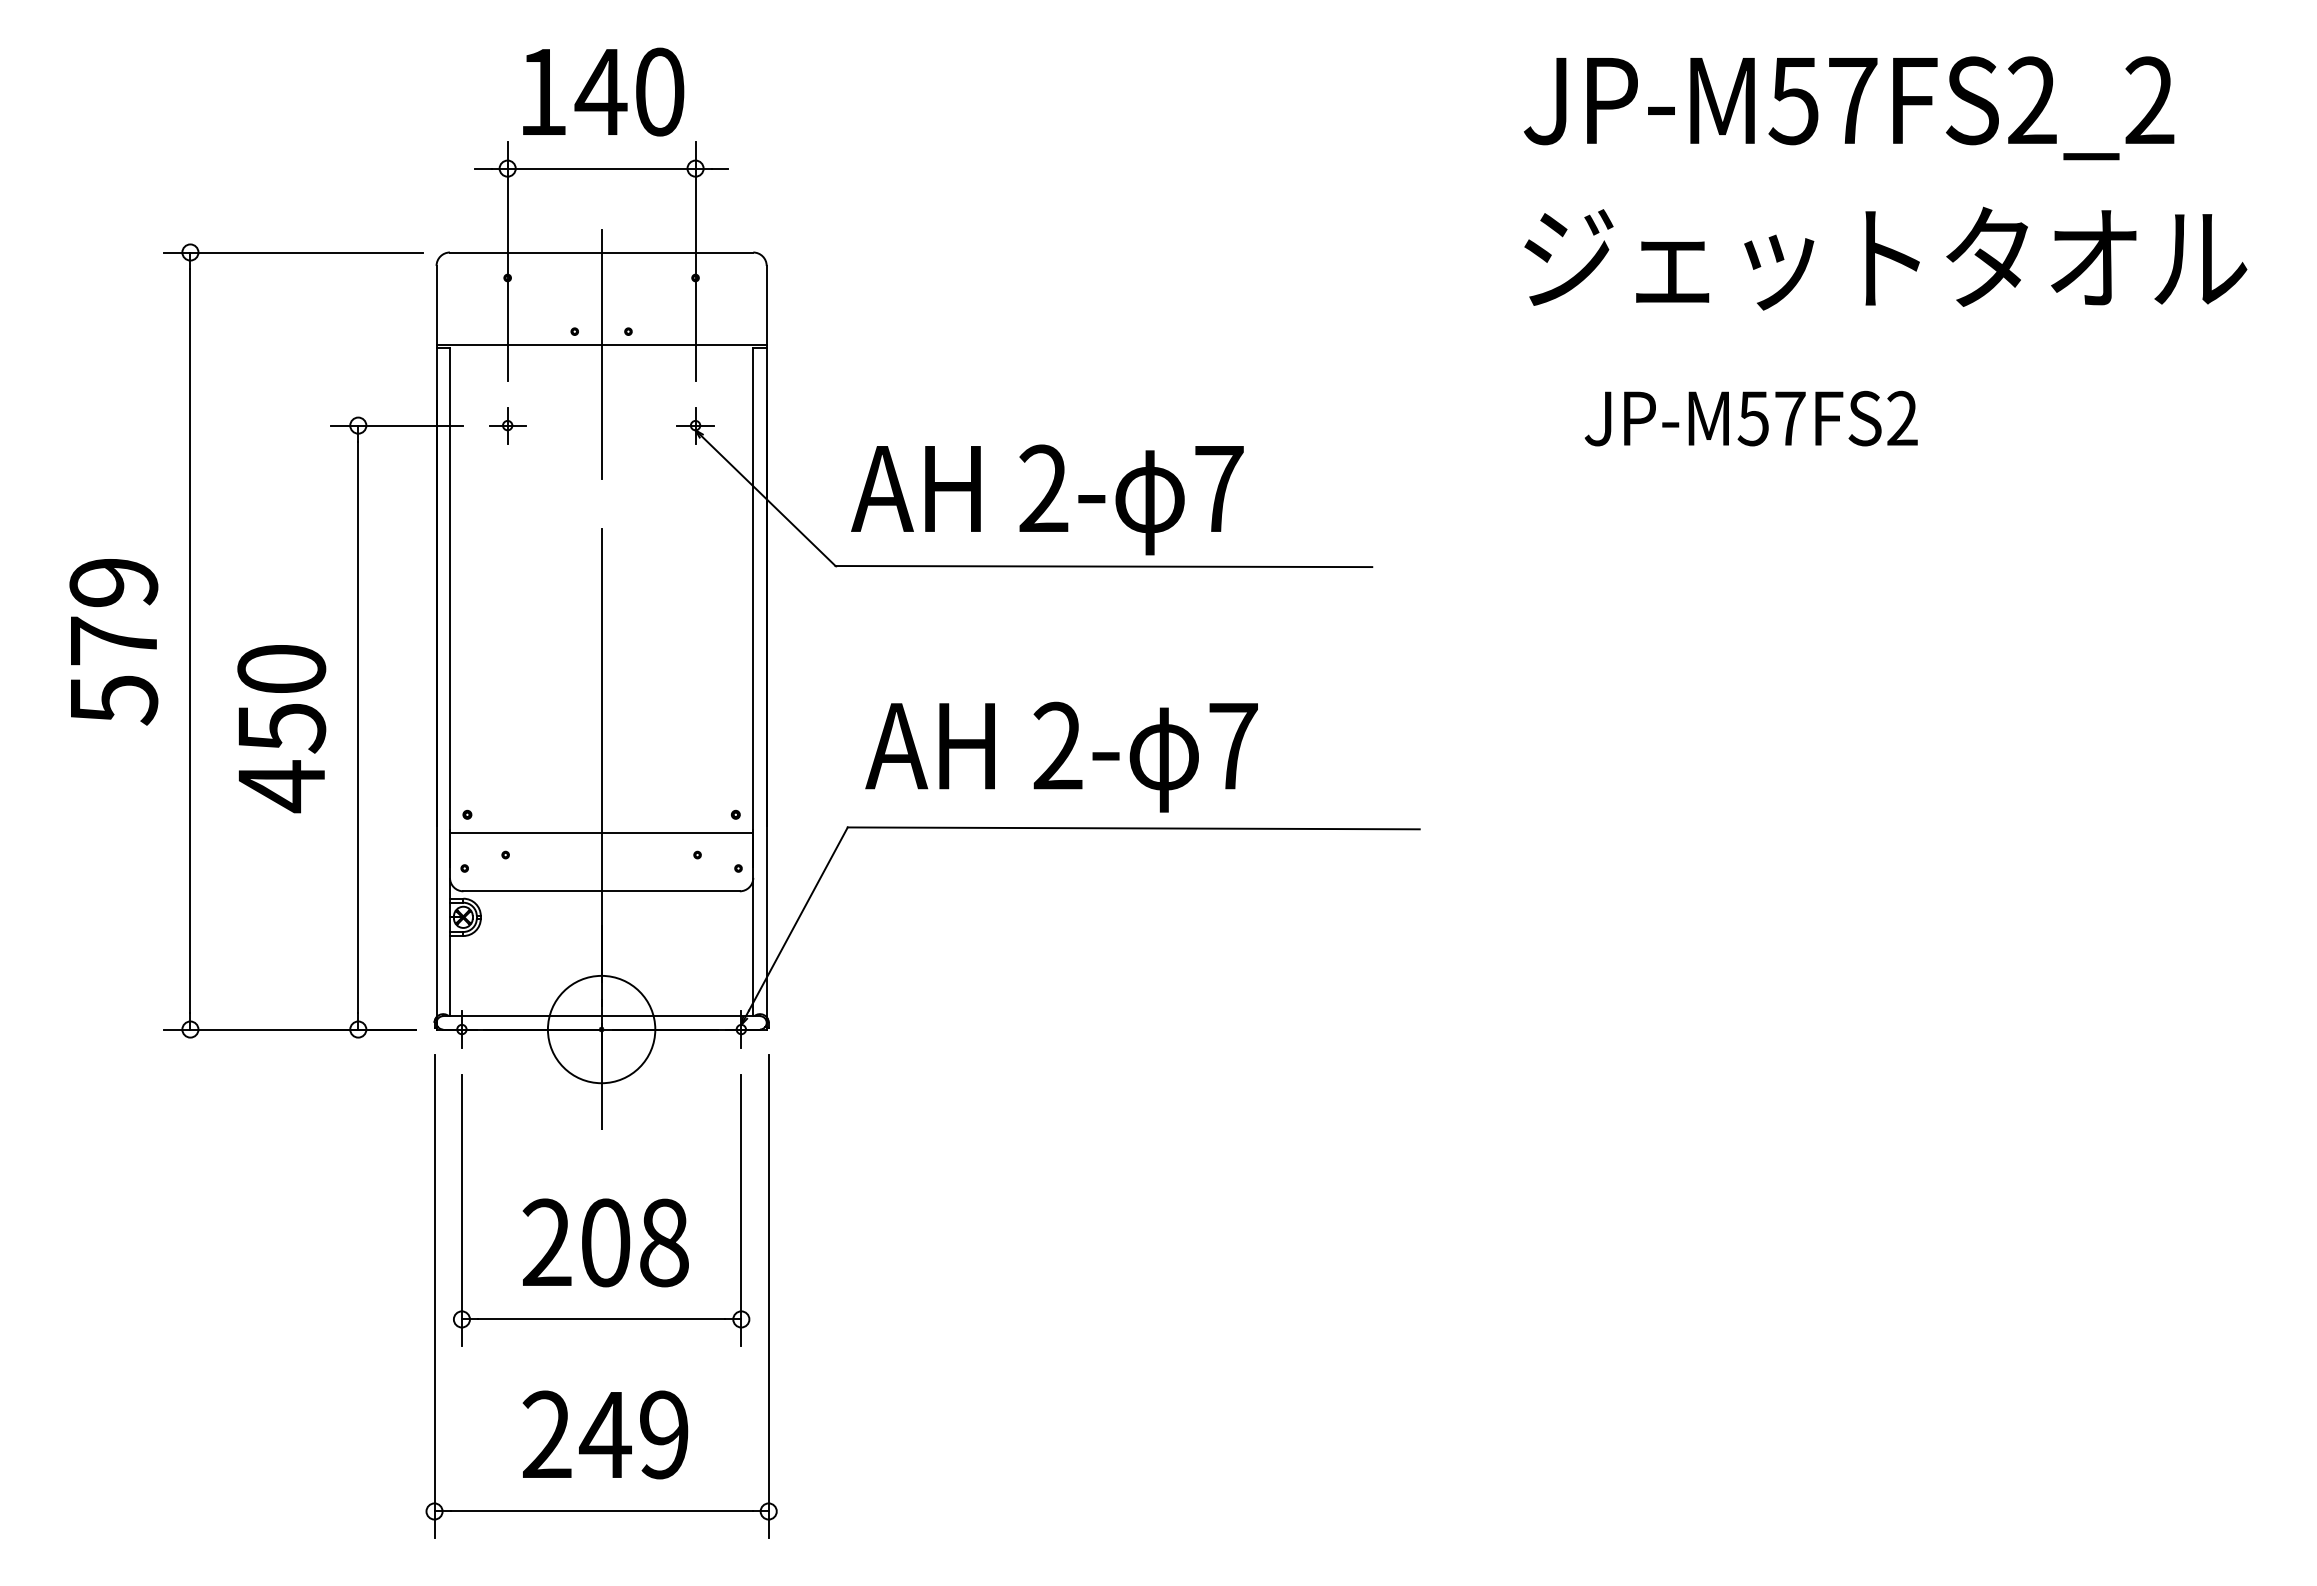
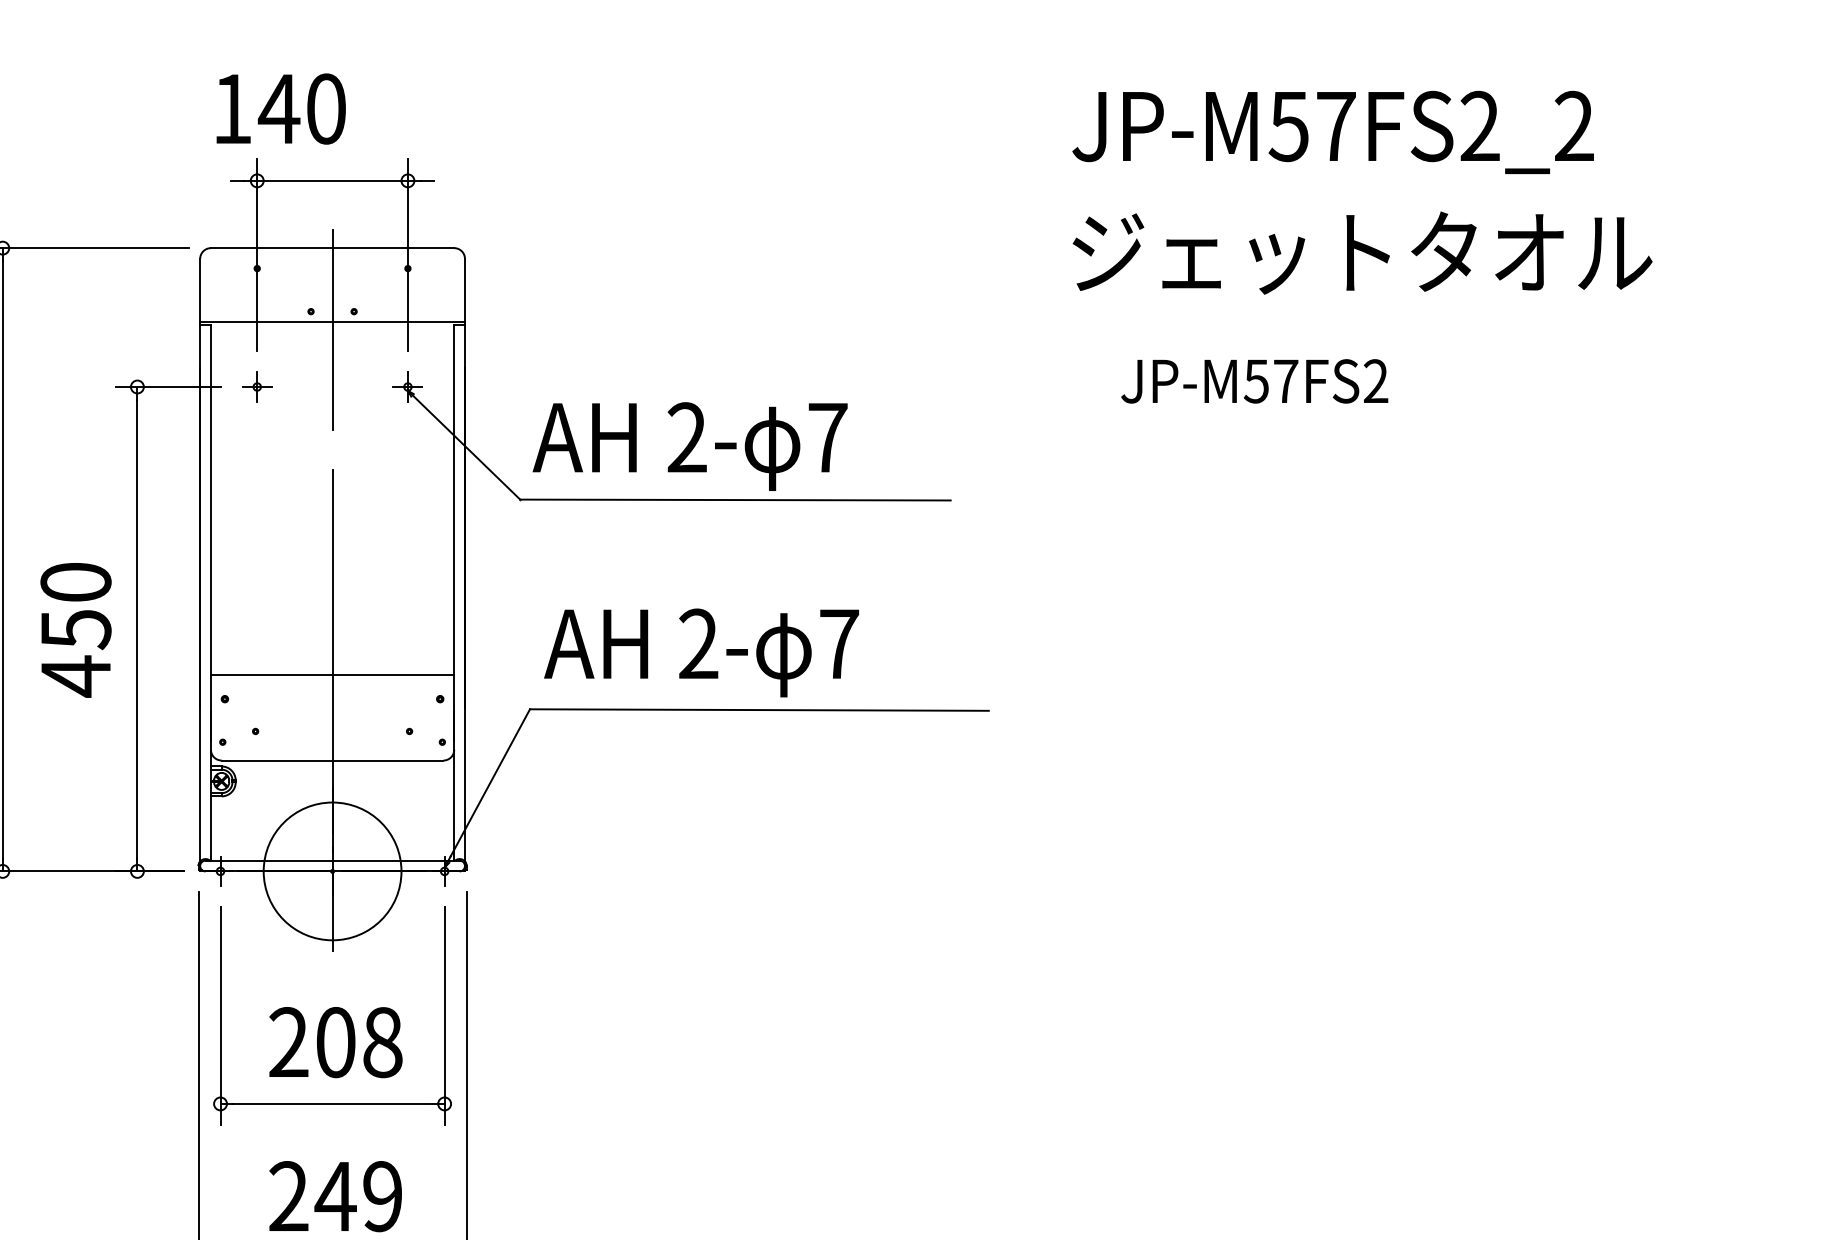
text: (603, 91) -> (281, 108), moved
line: (601, 832) -> (332, 674), moved
circle: (601, 1029) -> (332, 871), size x1.6

